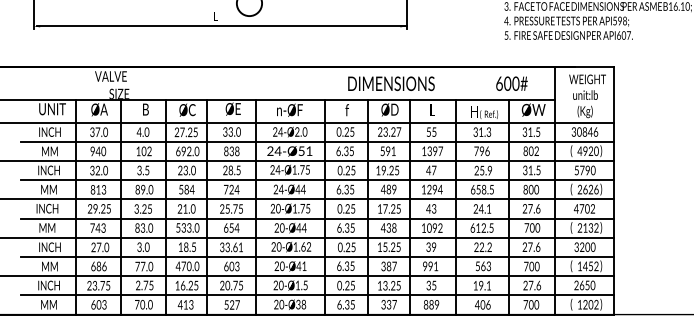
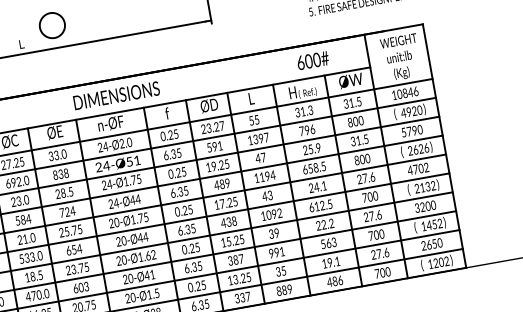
text: (391, 83) -> (116, 95), moved
text: (511, 83) -> (312, 60), moved
text: (573, 131) -> (393, 94), 30846 -> 10846
text: (536, 152) -> (361, 121), 802 -> 800
text: (429, 189) -> (262, 177), 1294 -> 1194
text: (231, 247) -> (77, 268), 33.61 -> 23.75
text: (482, 305) -> (334, 282), 406 -> 486

